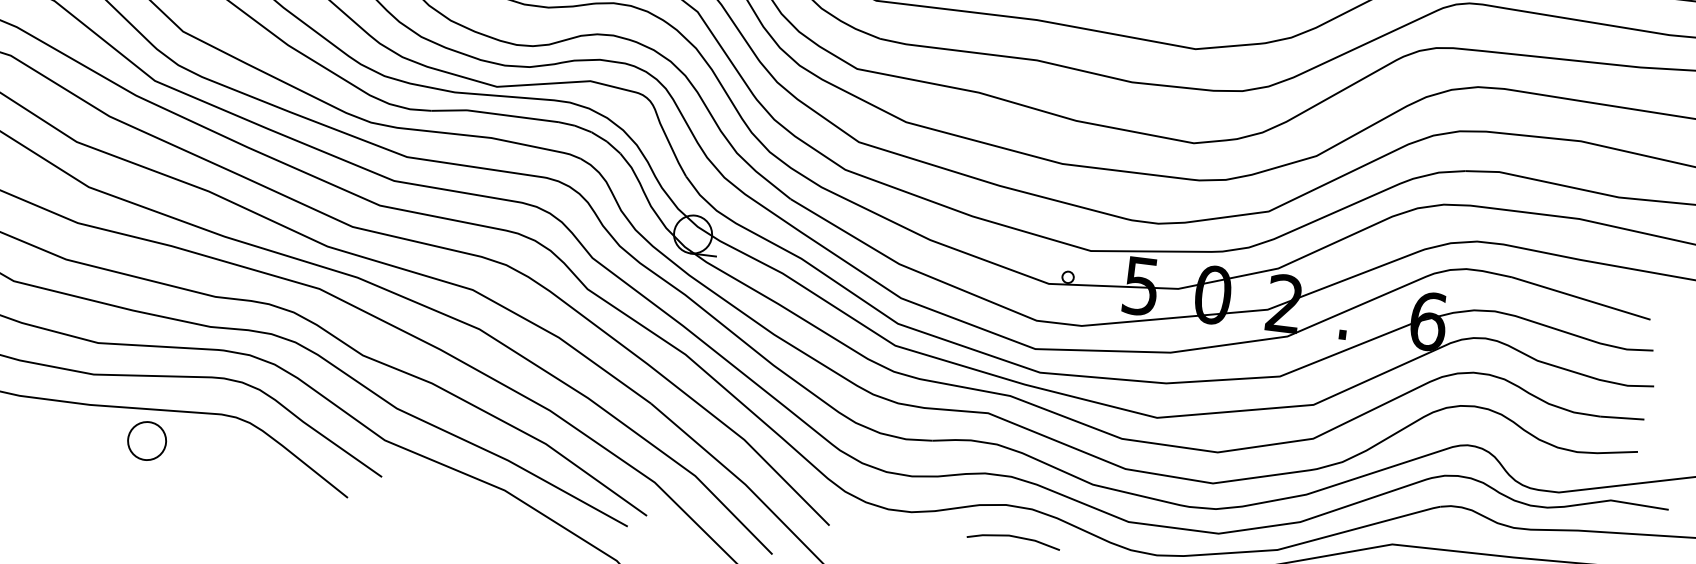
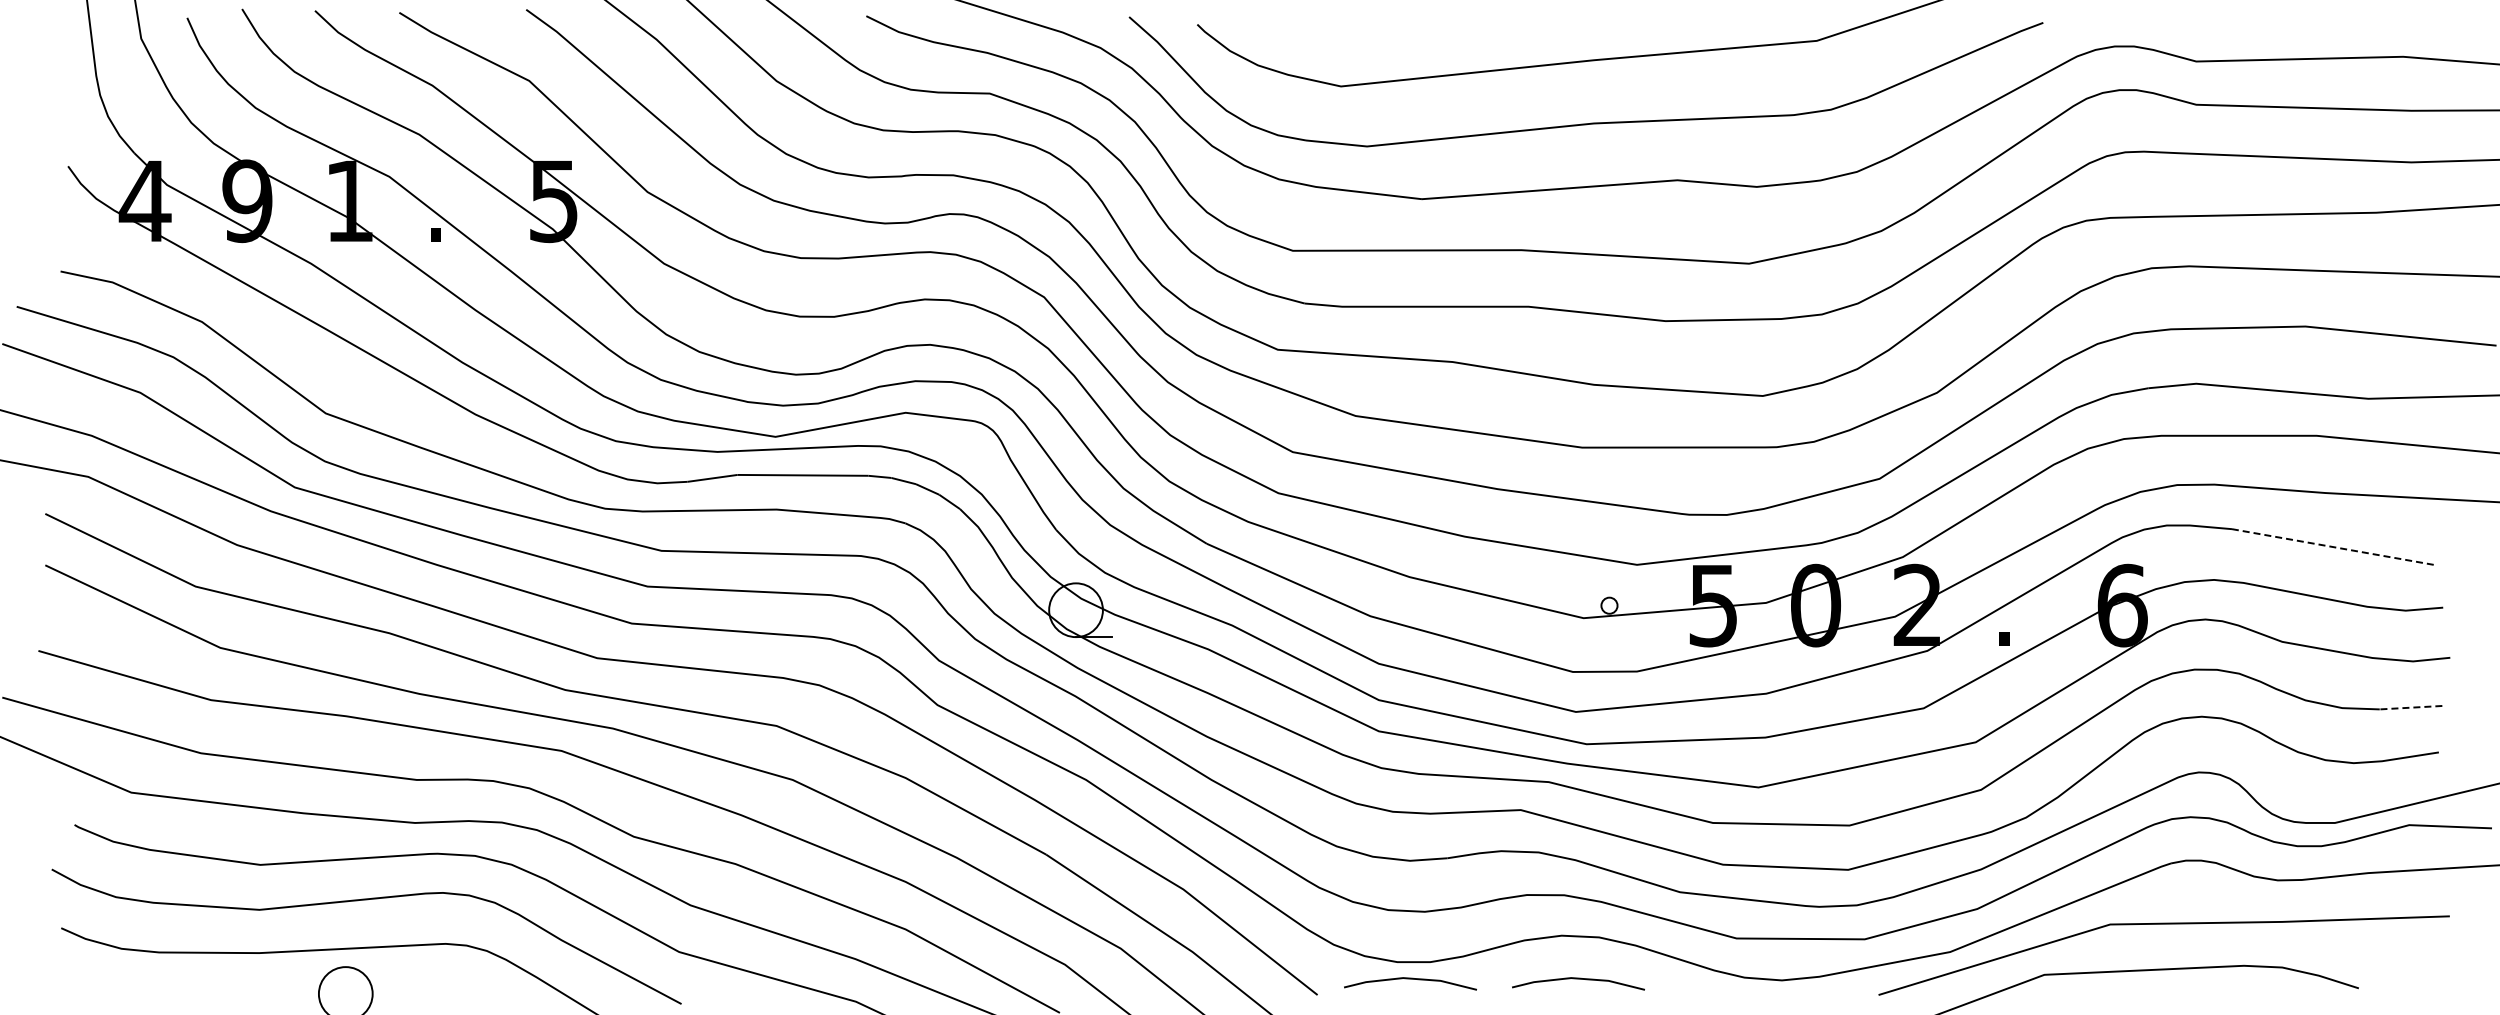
line: (1581, 298) -> (2332, 546), solid -> dashed
line: (1621, 417) -> (2410, 707), solid -> dashed
line: (896, 522) -> (1410, 979), added

